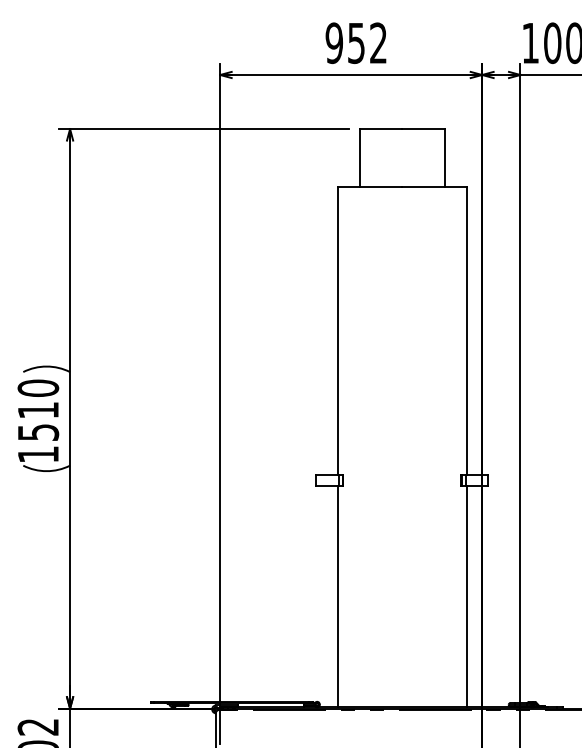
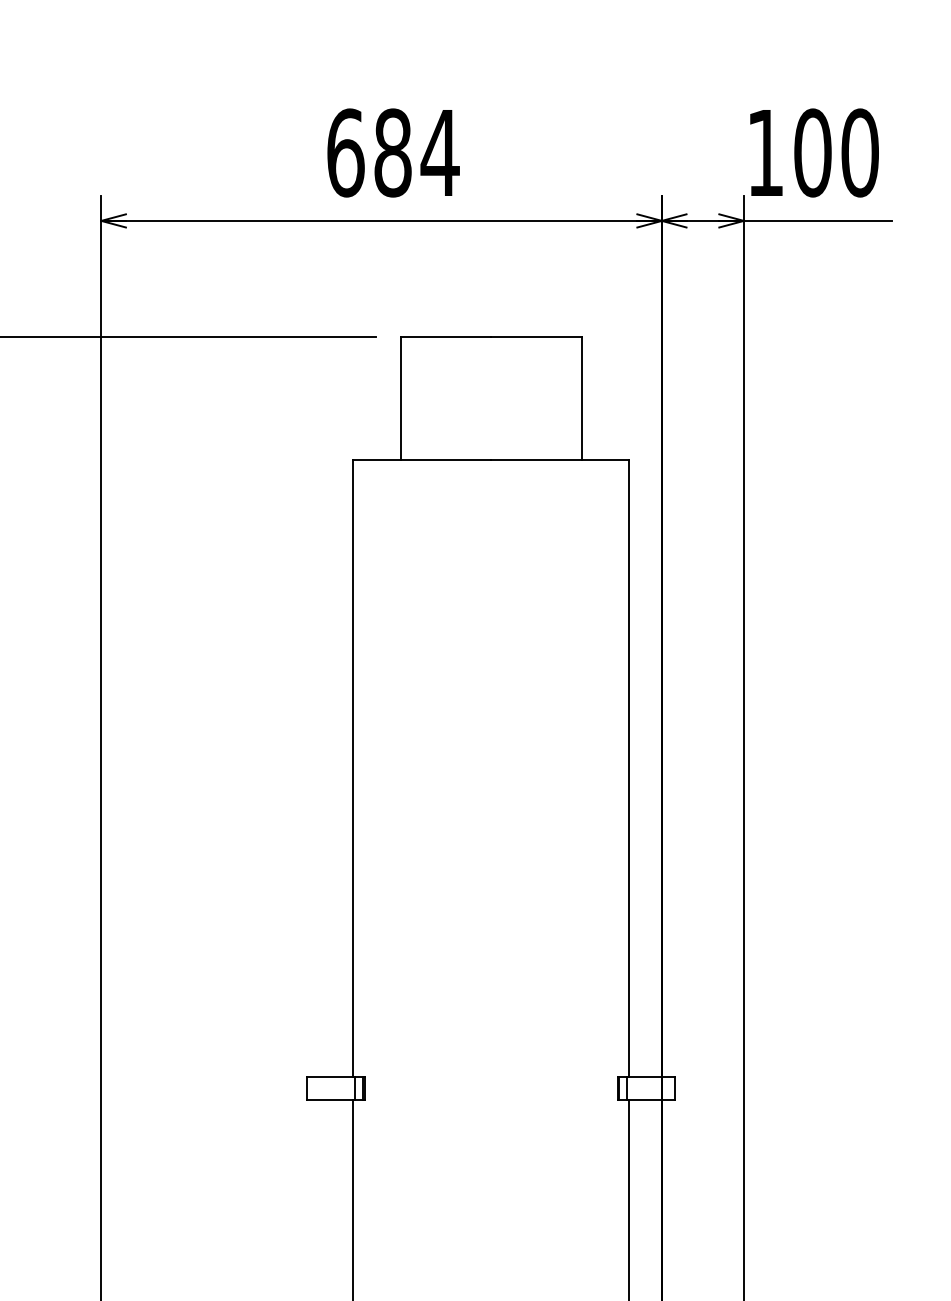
text: (356, 43) -> (393, 153), 952 -> 684

